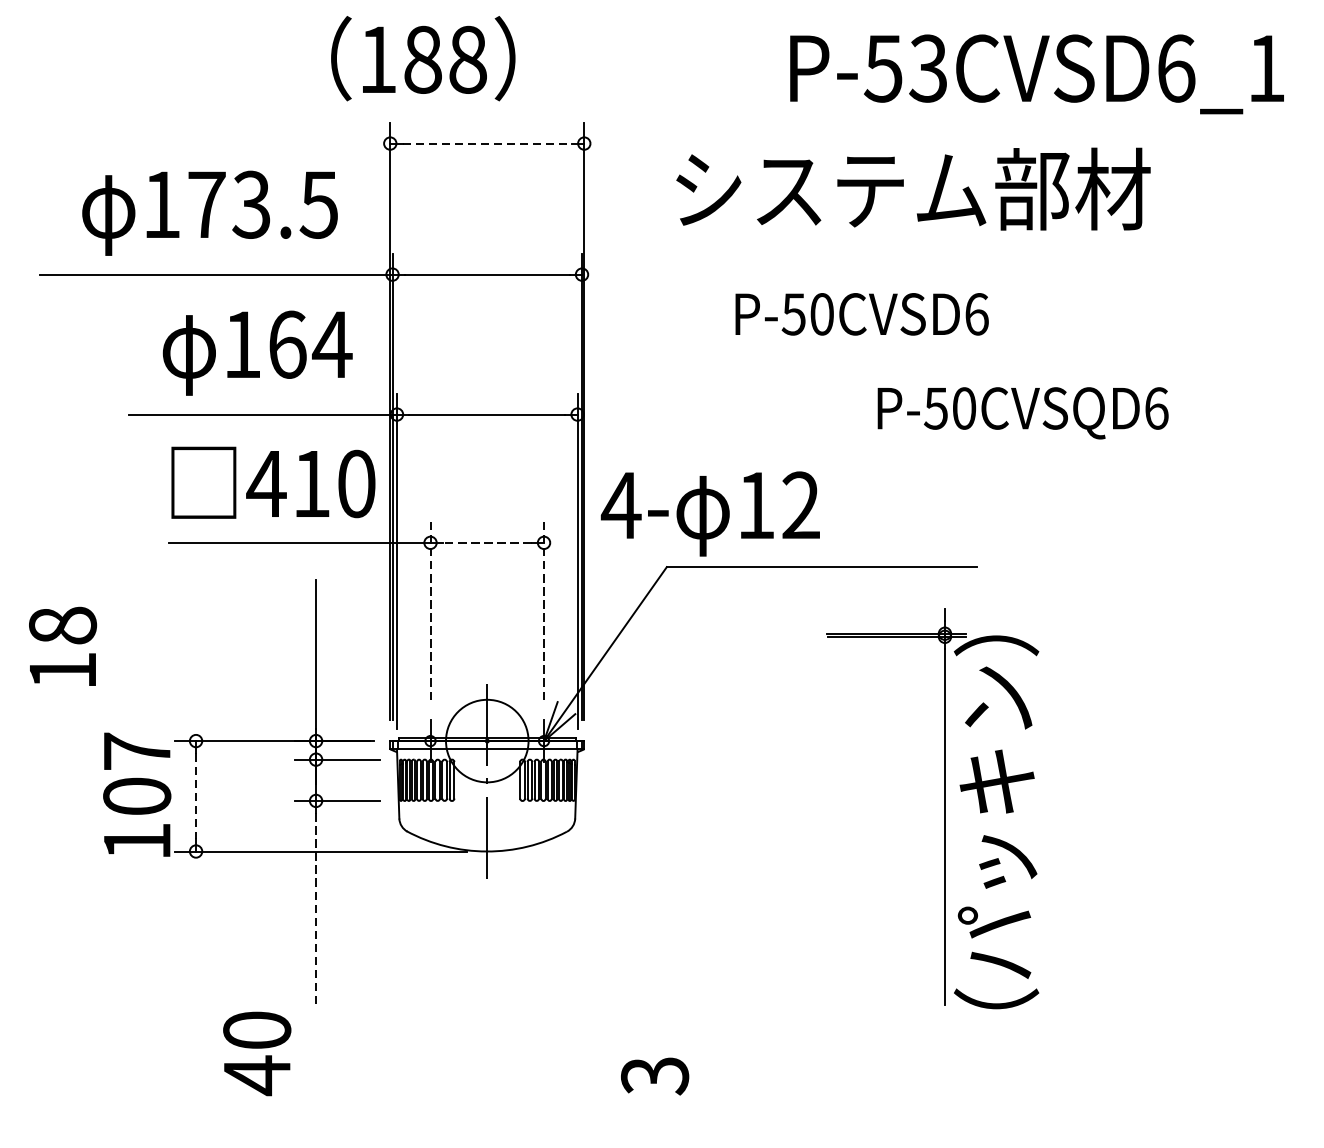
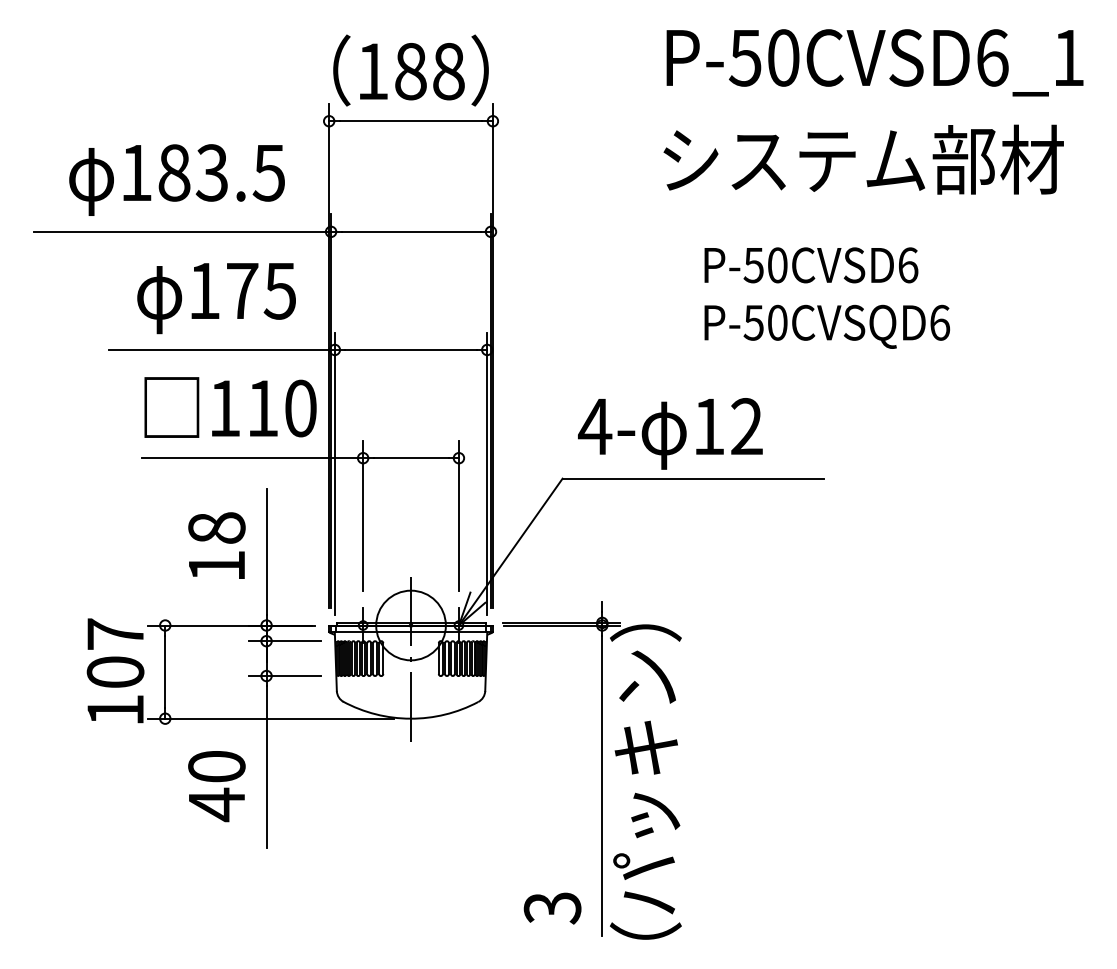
text: (422, 58) -> (410, 70), moved
text: (928, 68) -> (783, 57), P-53CVSD6_1 -> P-50CVSD6_1
line: (487, 143) -> (411, 121), dashed -> solid
text: (913, 188) -> (863, 159), moved
text: (206, 204) -> (174, 172), 173.5 -> 183.5
text: (862, 314) -> (811, 265), moved
text: (311, 344) -> (262, 290), 164 -> 175
text: (1023, 412) -> (827, 326), moved
text: (266, 483) -> (224, 408), 410 -> 110
text: (710, 513) -> (670, 433), moved
line: (486, 543) -> (410, 458), dashed -> solid
line: (430, 610) -> (363, 515), dashed -> solid
line: (543, 610) -> (458, 515), dashed -> solid
text: (62, 646) -> (216, 545), moved
line: (196, 796) -> (165, 672), dashed -> solid
part: (944, 808) -> (601, 770), moved
line: (316, 909) -> (266, 767), dashed -> solid
text: (256, 1053) -> (216, 786), moved

